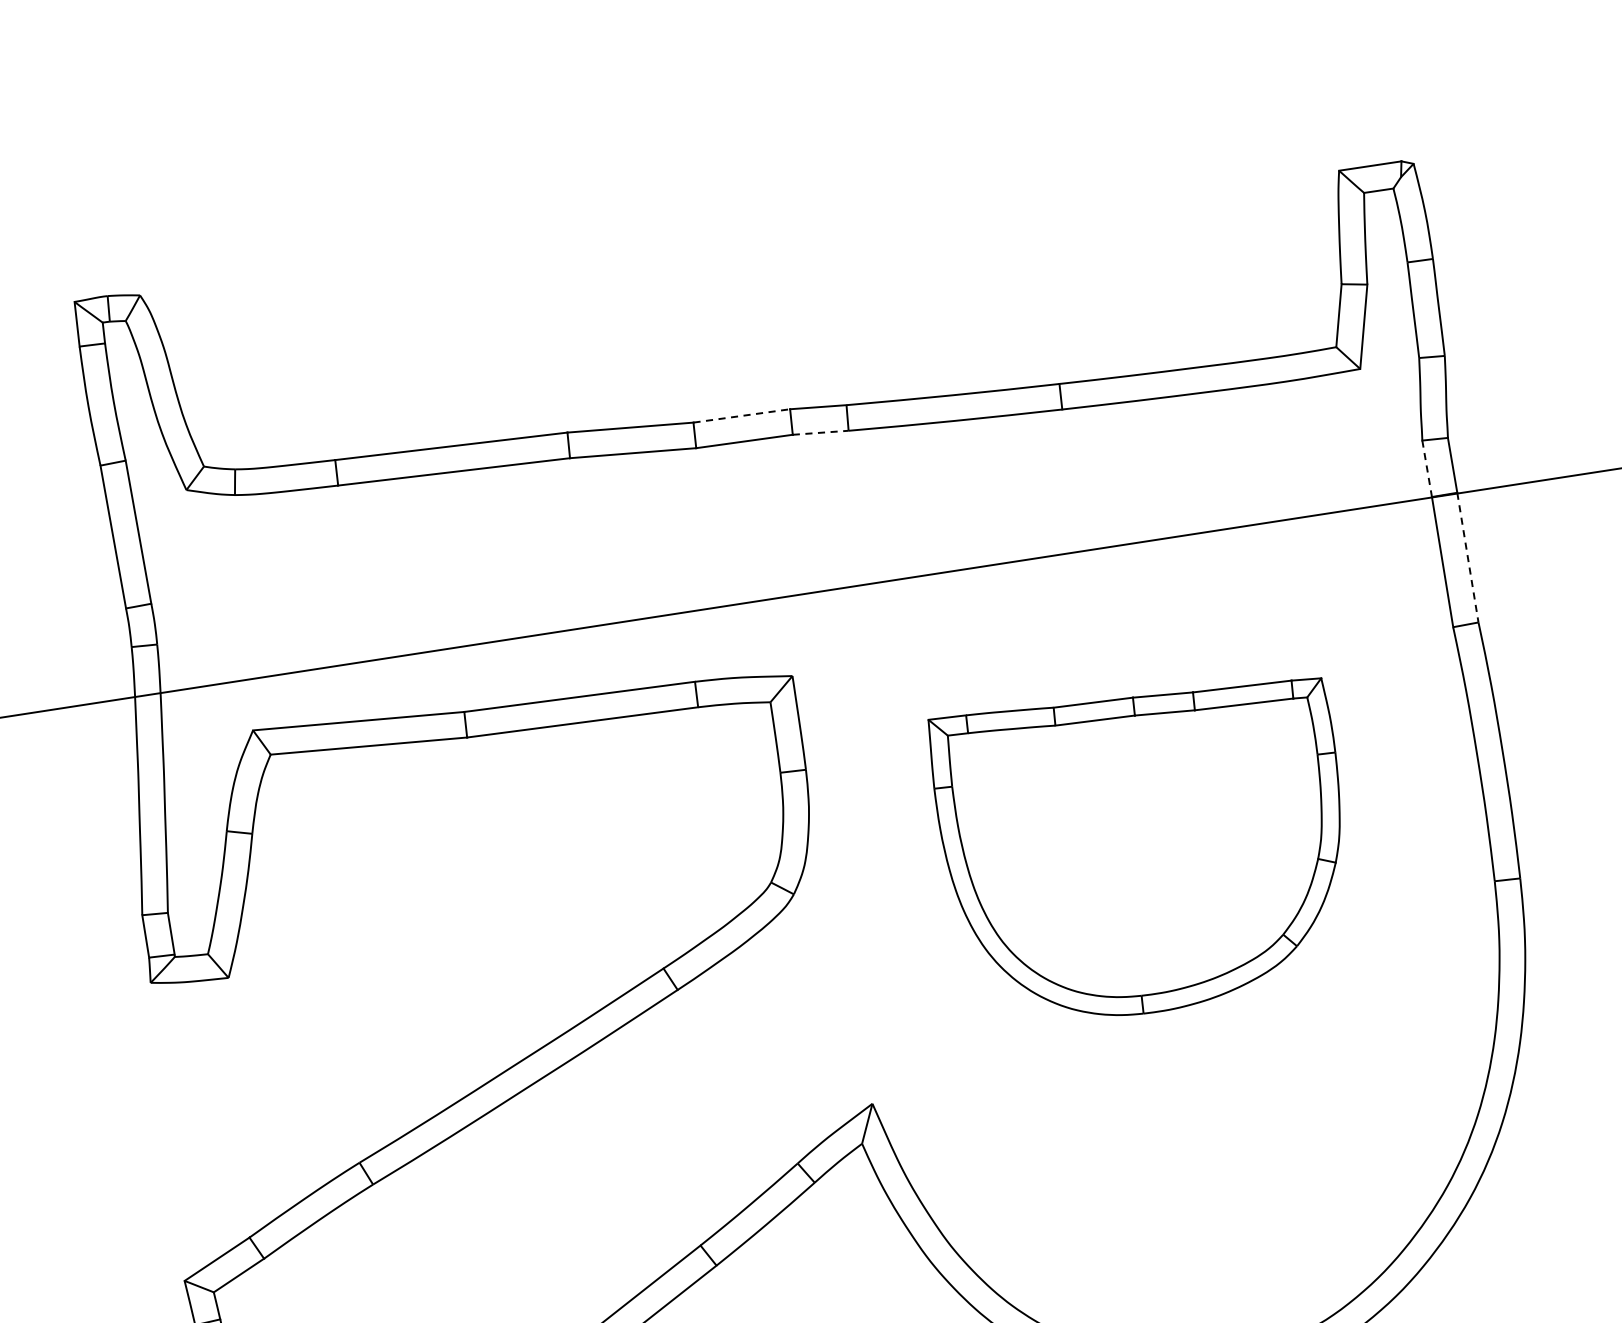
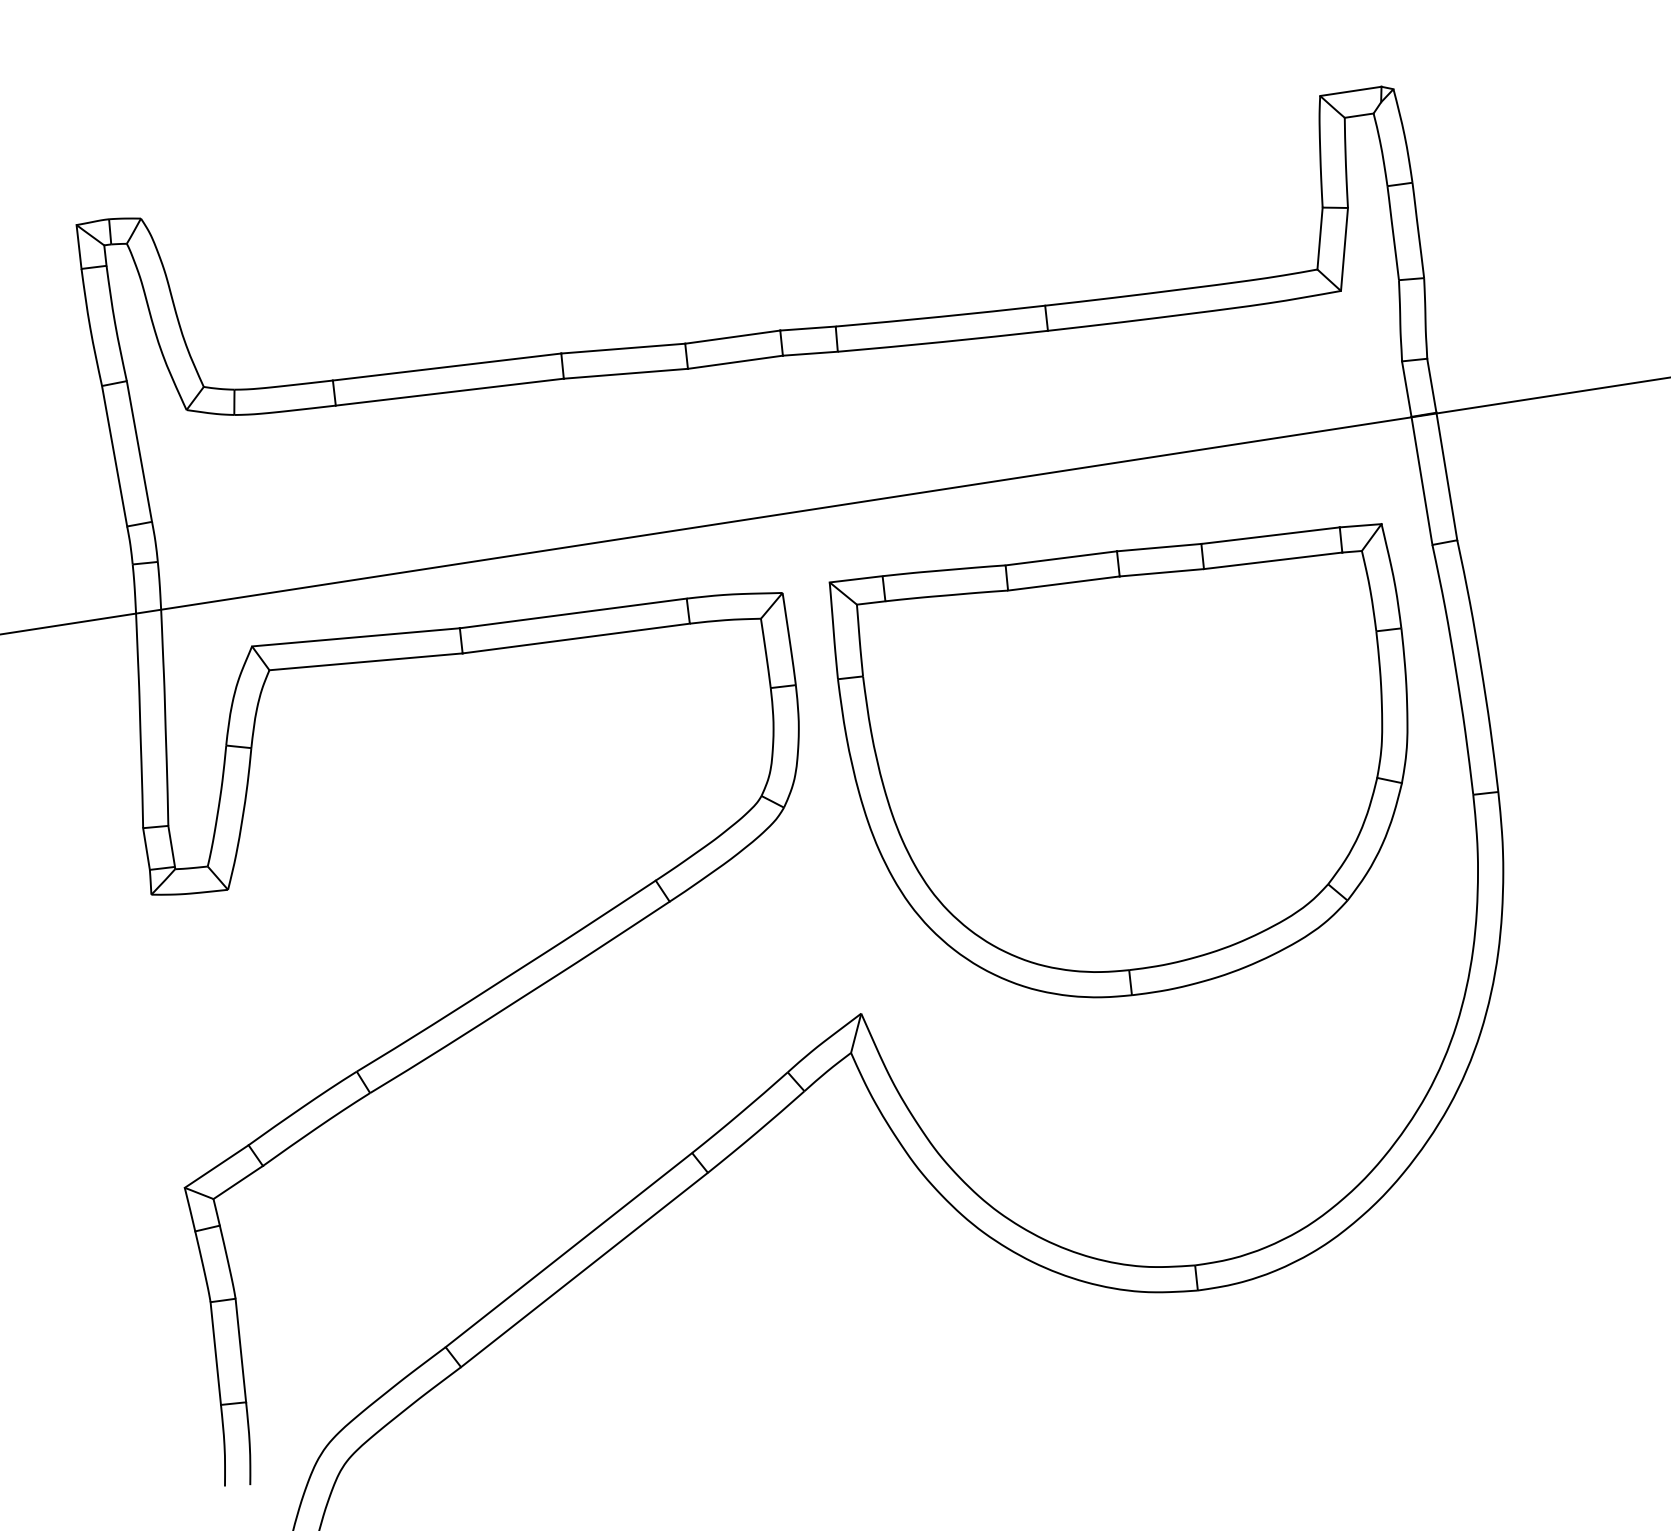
line: (741, 416) -> (732, 337), dashed -> solid
line: (820, 432) -> (810, 353), dashed -> solid
line: (1426, 469) -> (1406, 389), dashed -> solid
line: (1467, 557) -> (1446, 476), dashed -> solid
part: (1134, 846) -> (1118, 760), size x1.43

